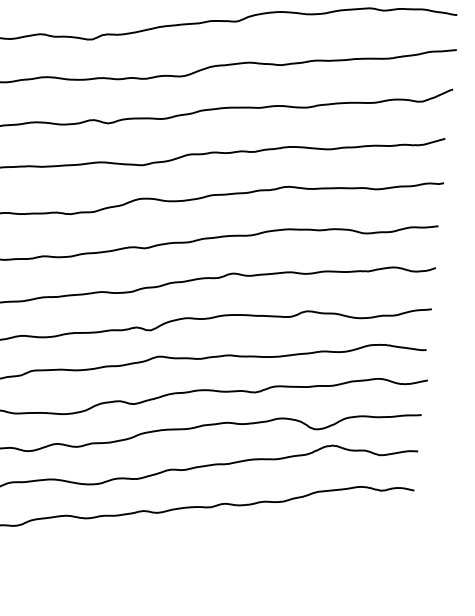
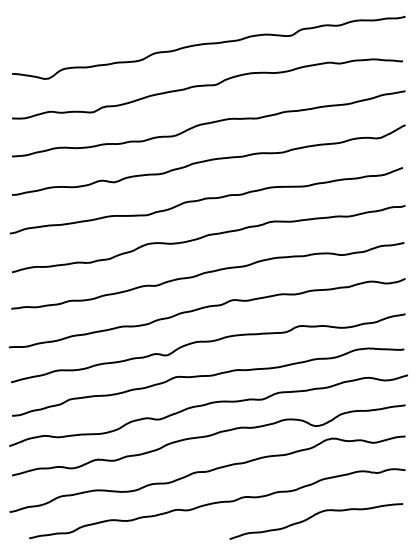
curve: (303, 534) -> (314, 516), added

